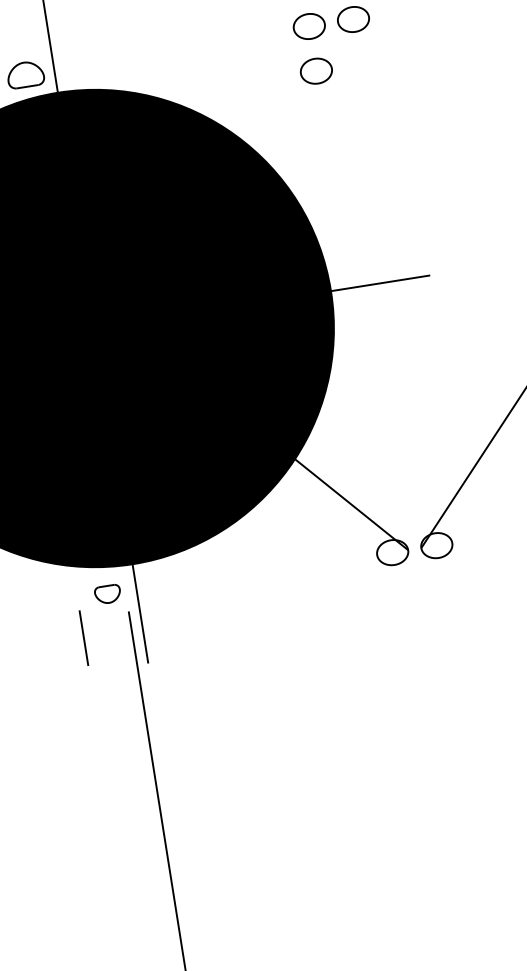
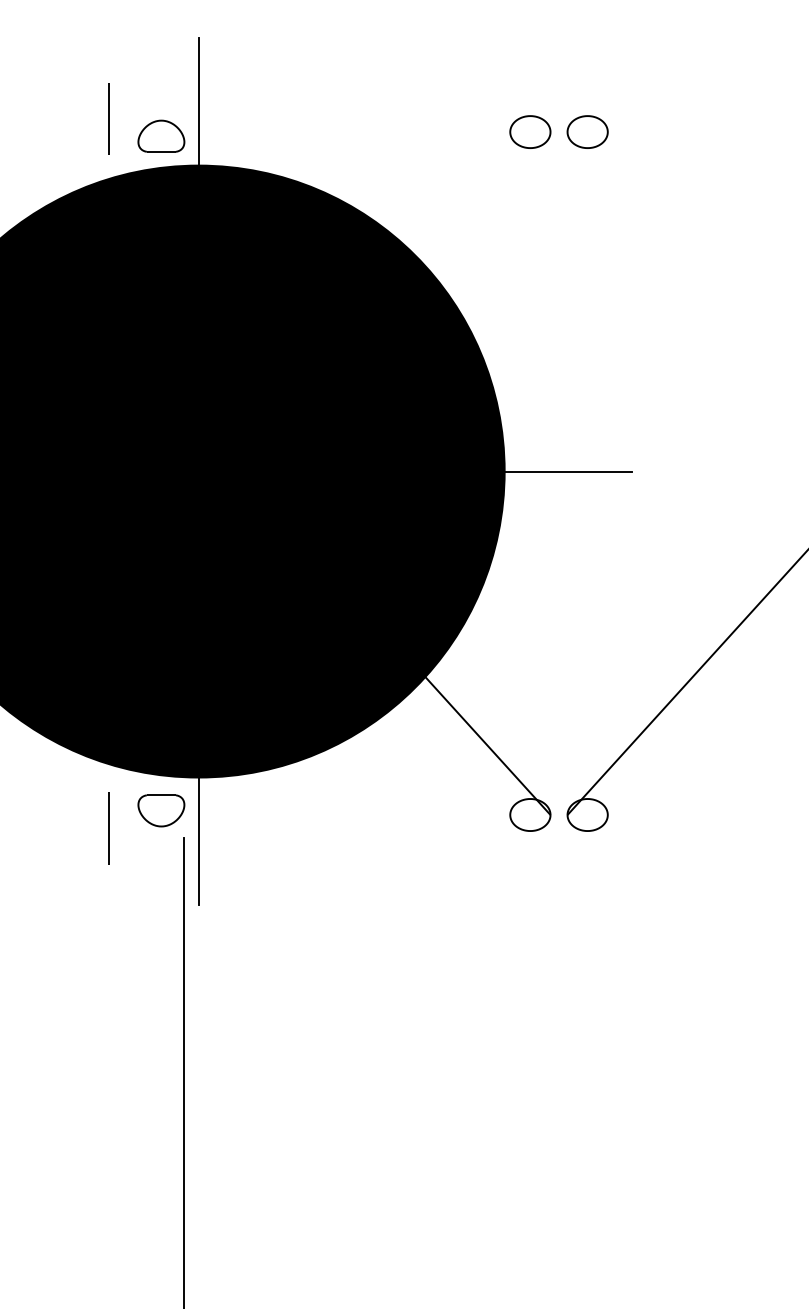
part: (316, 70) -> (530, 189), removed
part: (107, 594) -> (161, 810), size x1.43
line: (83, 638) -> (108, 828), moved

